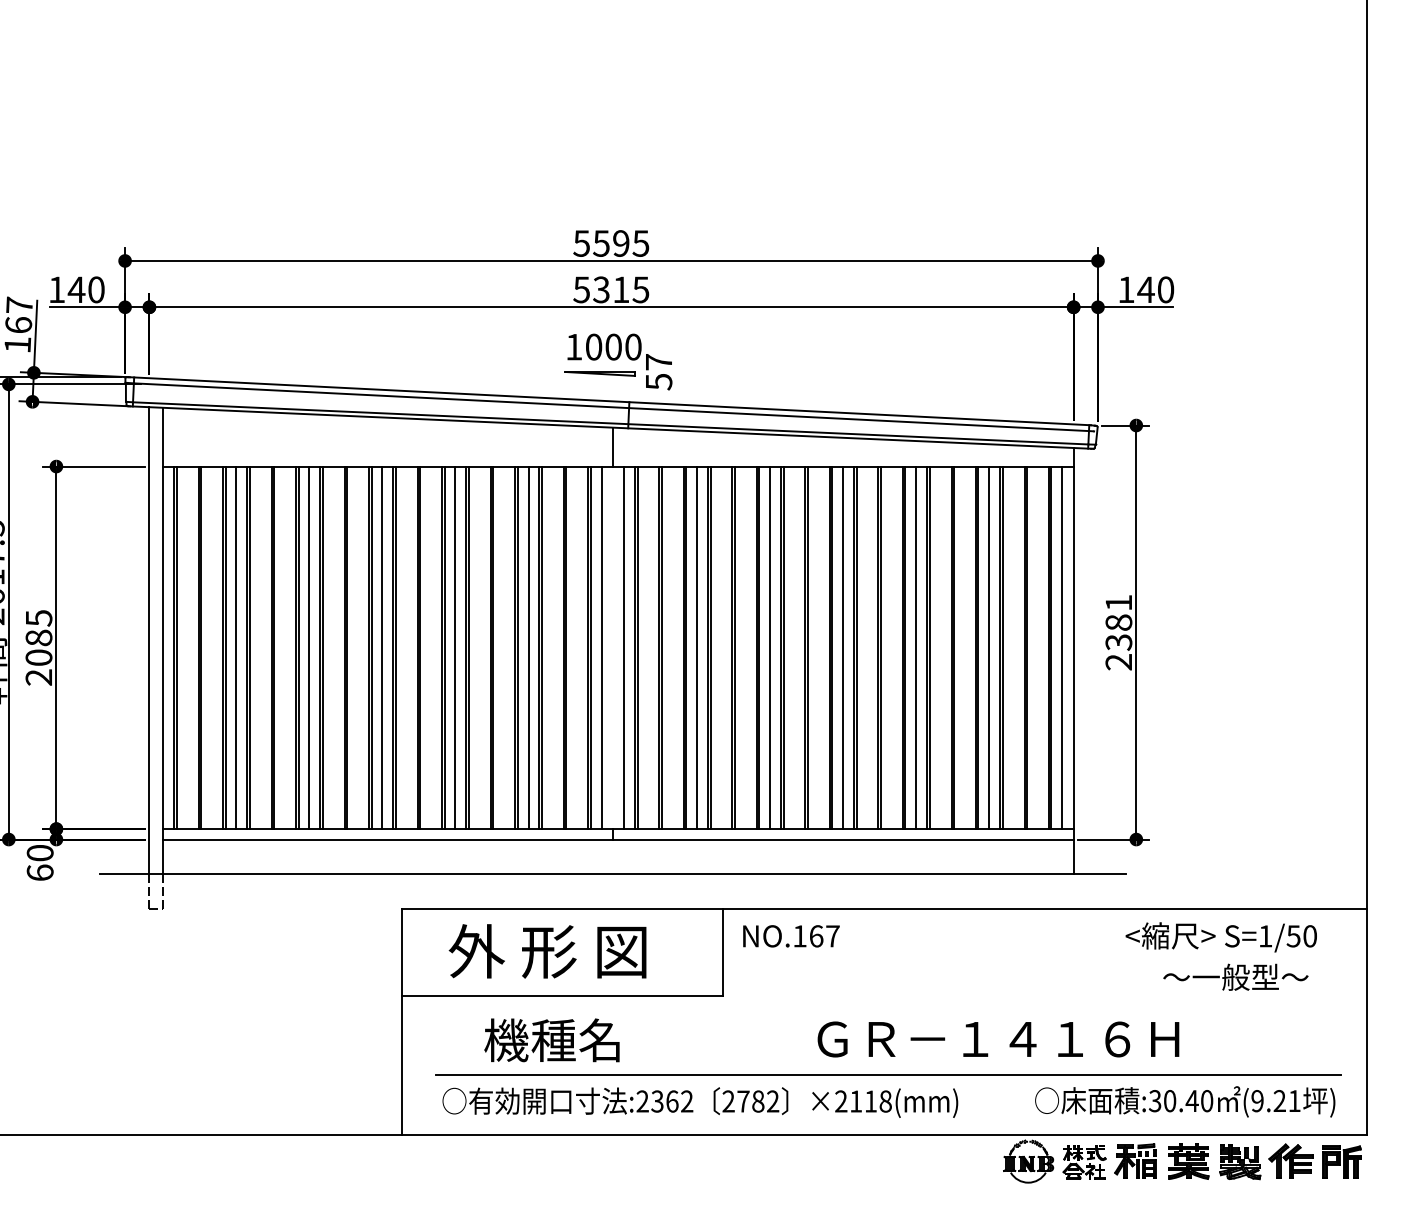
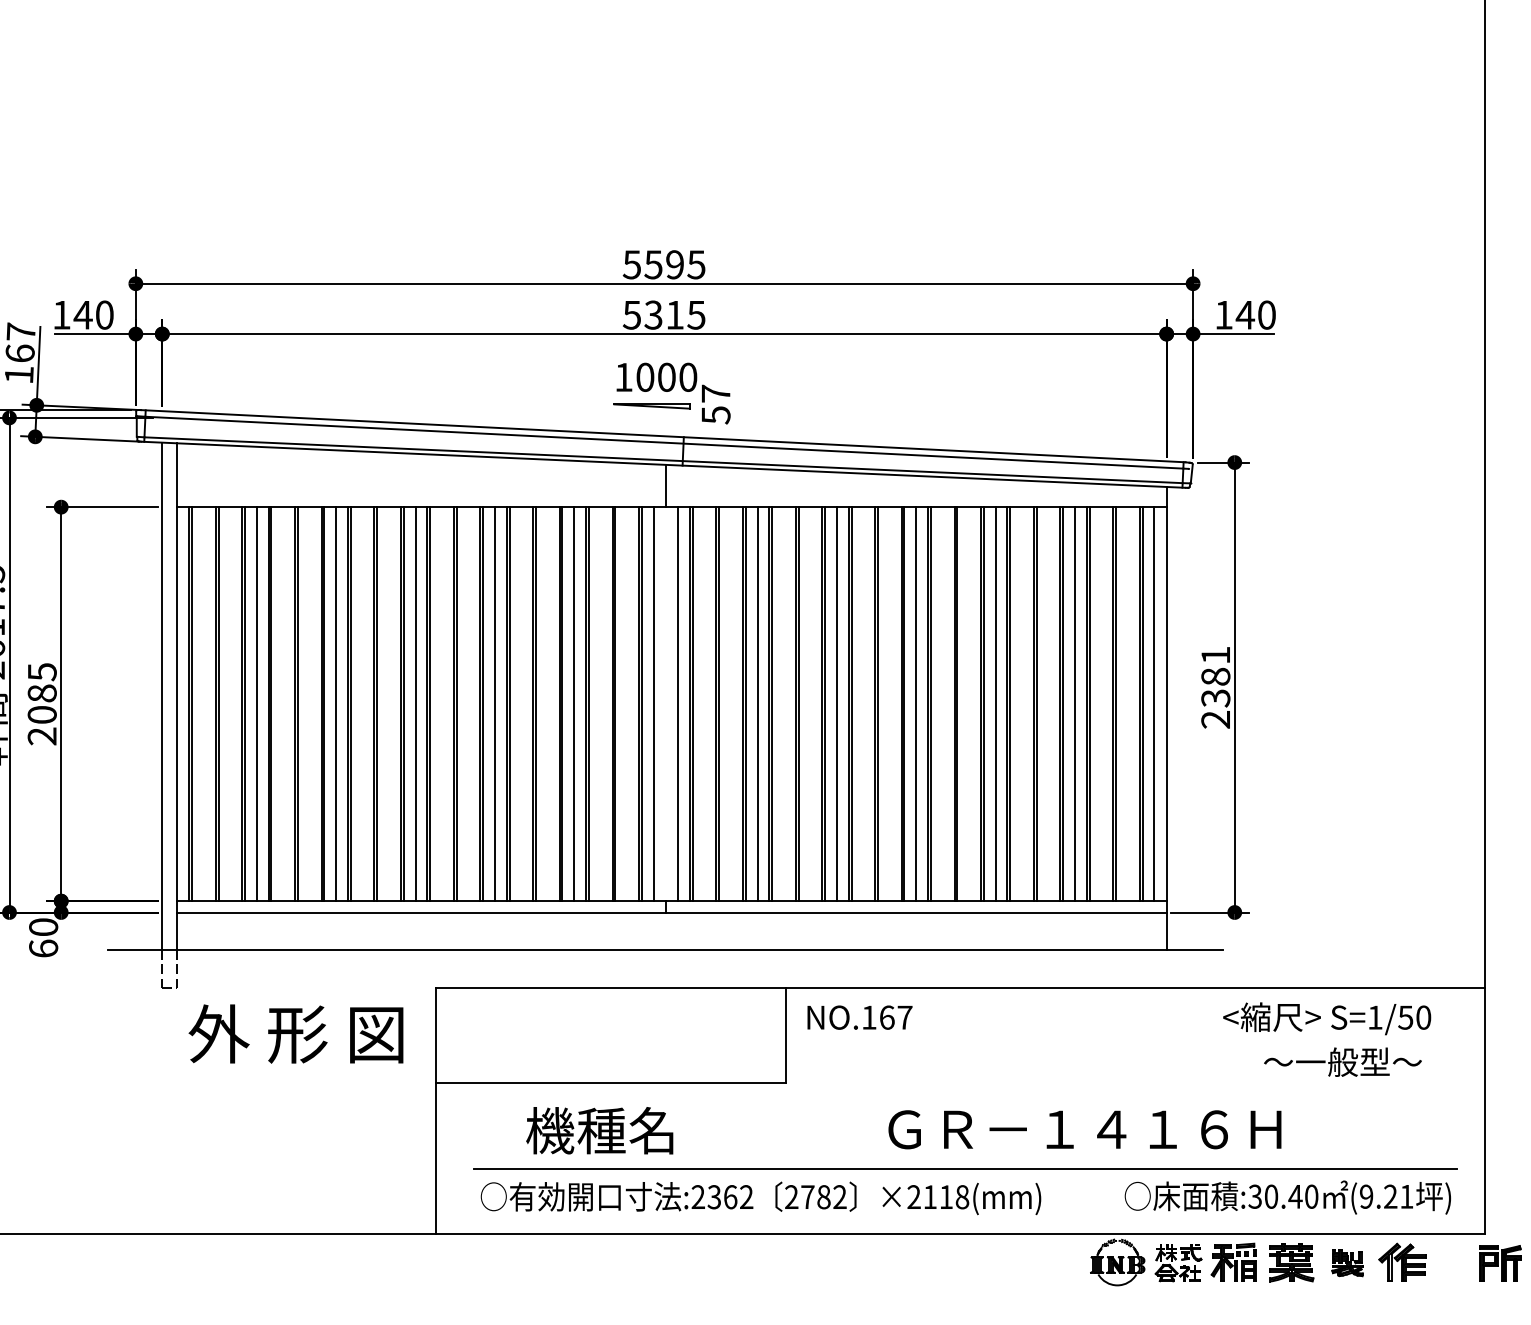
text: (547, 950) -> (295, 1033), moved
part: (1240, 1162) -> (1347, 1263), size x0.7
part: (1342, 1162) -> (1500, 1263), moved

